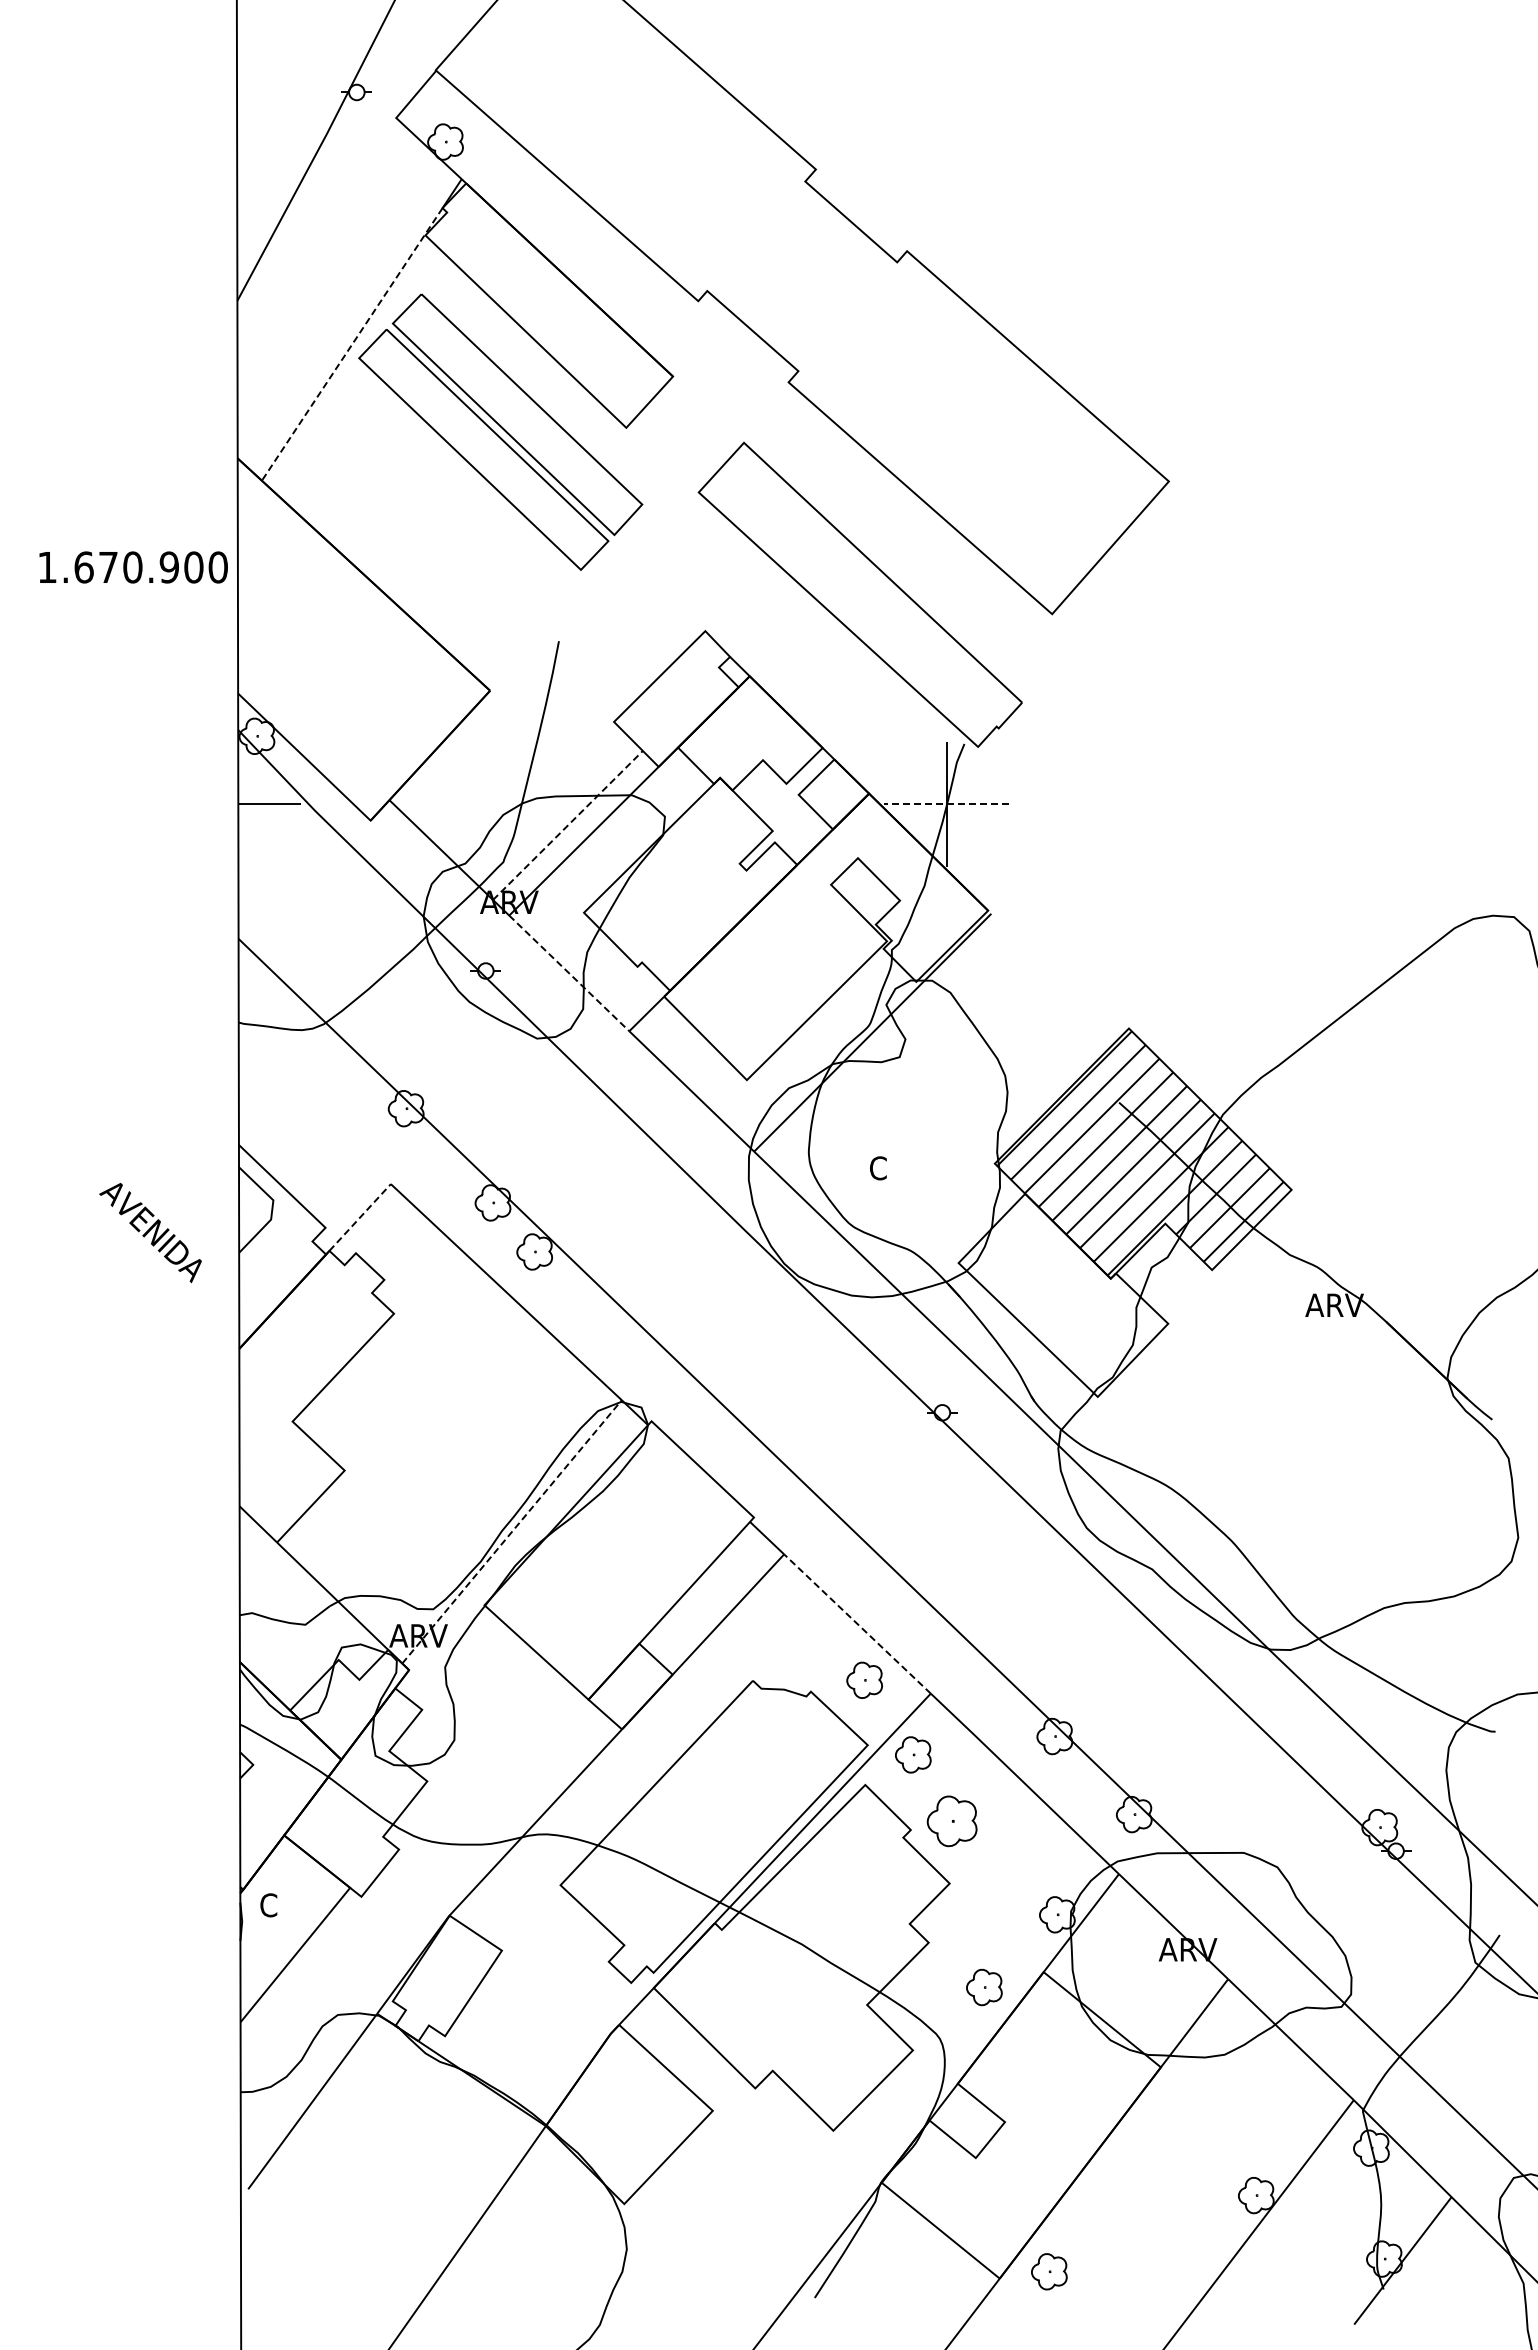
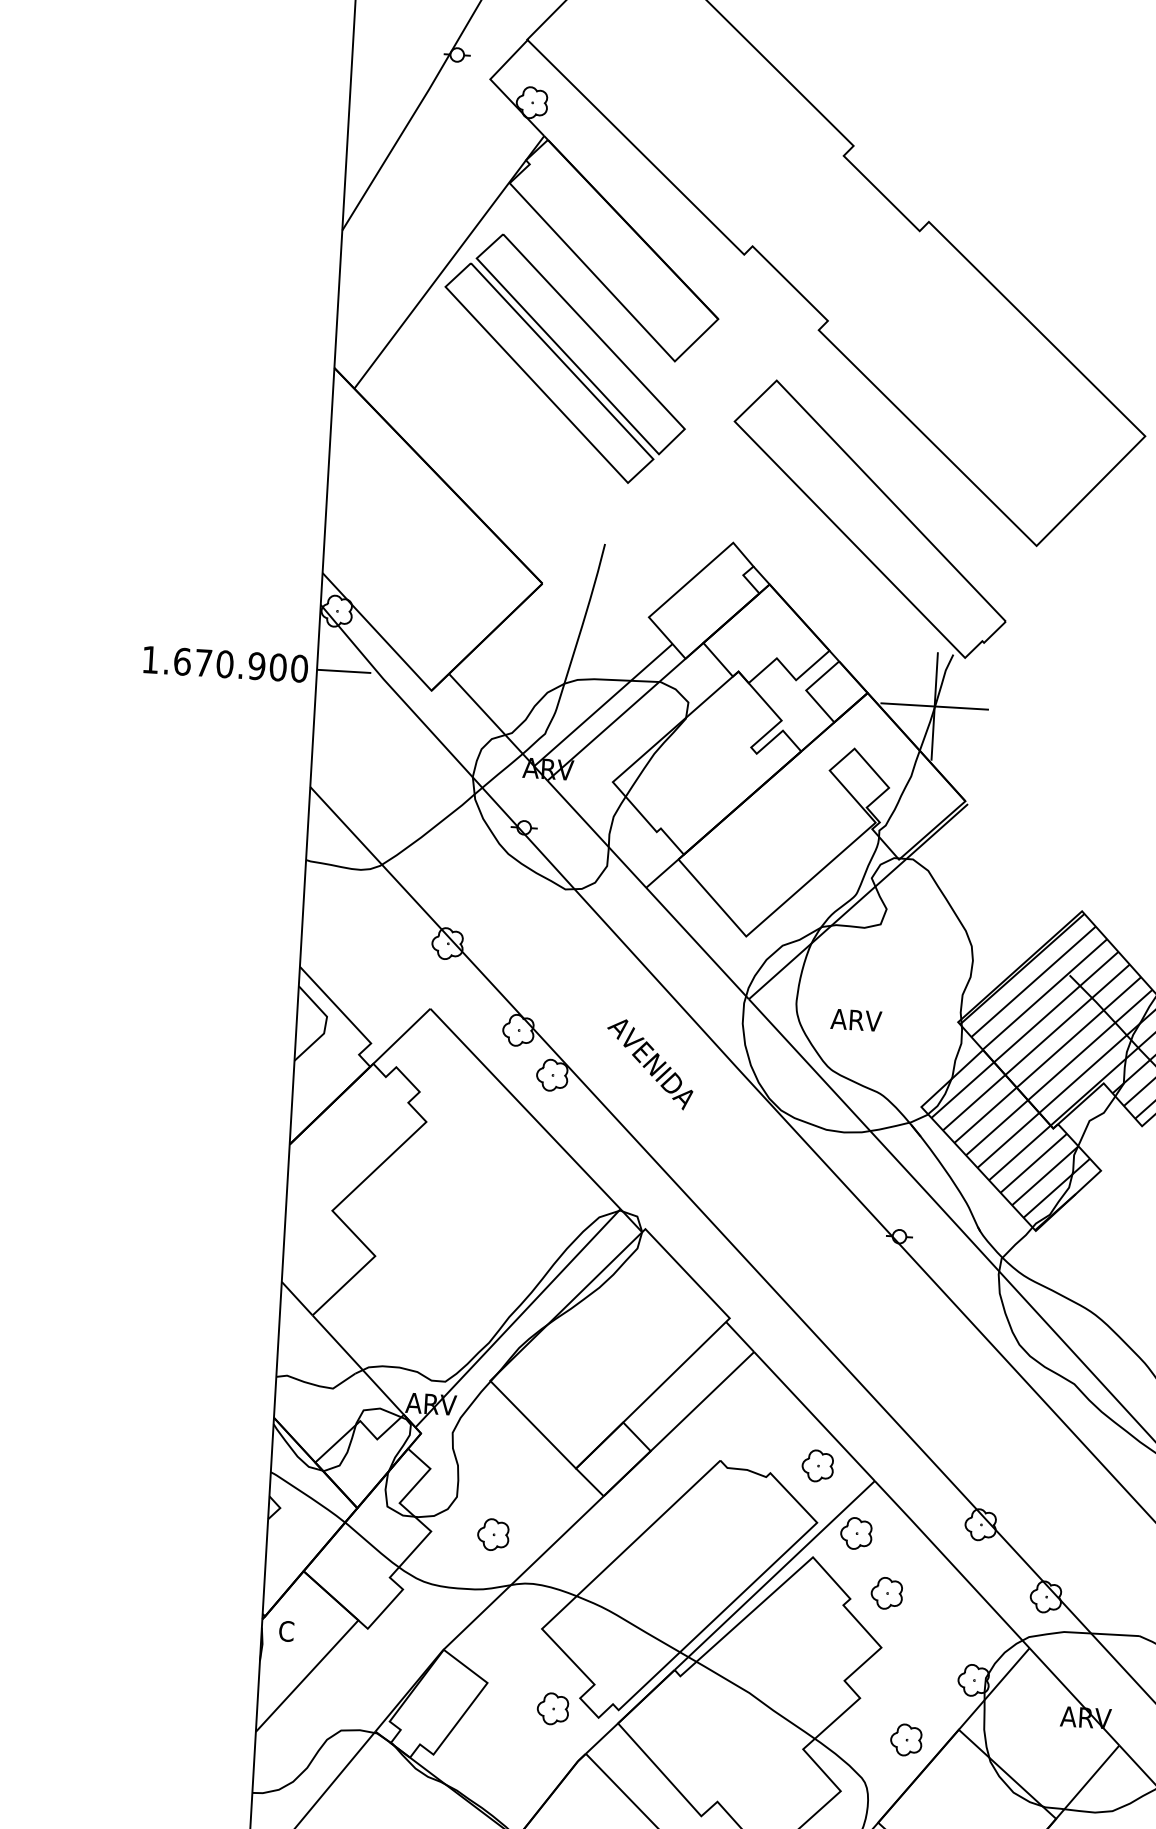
line: (352, 344) -> (440, 274), dashed -> solid
text: (133, 567) -> (225, 664), moved
line: (946, 804) -> (934, 706), dashed -> solid
line: (567, 825) -> (602, 705), dashed -> solid
line: (569, 973) -> (597, 834), dashed -> solid
text: (878, 1168) -> (856, 1020), C -> ARV
line: (360, 1217) -> (402, 1036), dashed -> solid
text: (150, 1233) -> (649, 1065), moved
hatch: (1062, 1301) -> (1010, 1145), added
line: (512, 1531) -> (518, 1317), dashed -> solid
line: (857, 1623) -> (814, 1416), dashed -> solid
part: (498, 1780) -> (493, 1534), added
part: (952, 1820) -> (887, 1592), size x0.71
part: (578, 1975) -> (553, 1708), added

